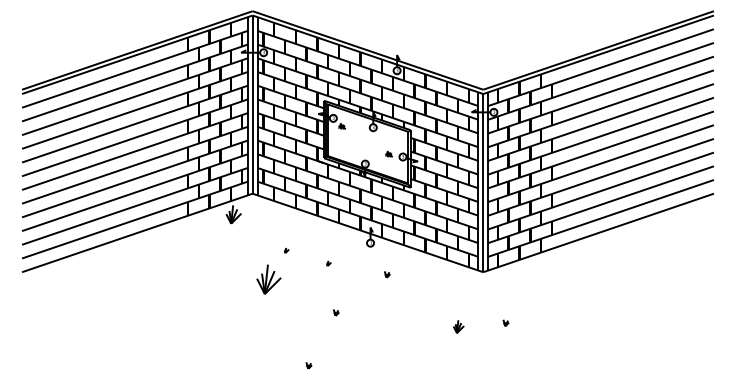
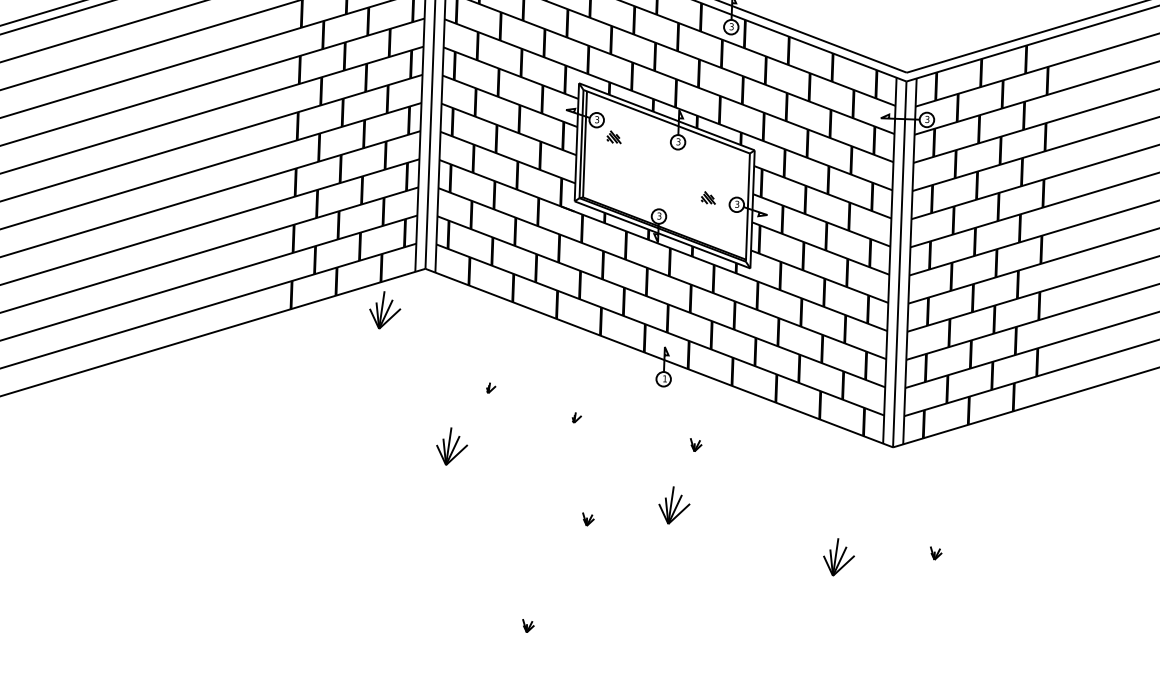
part: (268, 279) -> (451, 446), size x0.62
part: (377, 304) -> (673, 505), added
part: (458, 326) -> (838, 556), size x1.43

